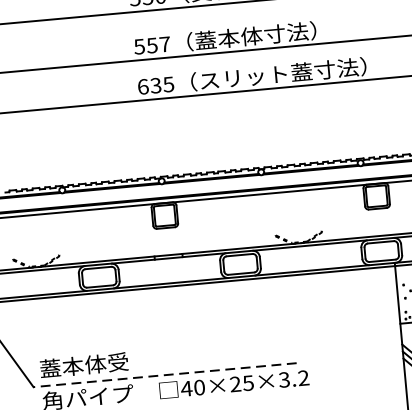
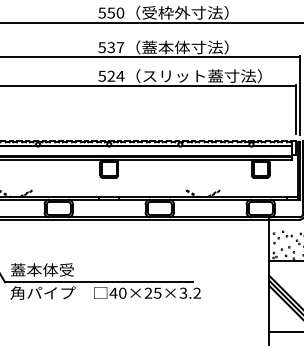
text: (152, 45) -> (111, 47), 557 -> 537
text: (156, 84) -> (111, 75), 635 -> 524
line: (164, 375) -> (98, 282), dashed -> solid

